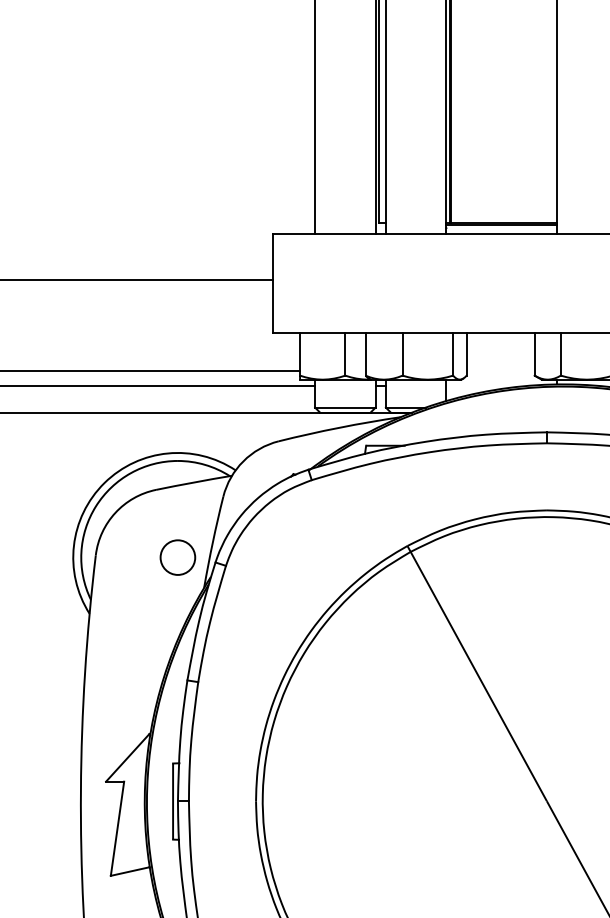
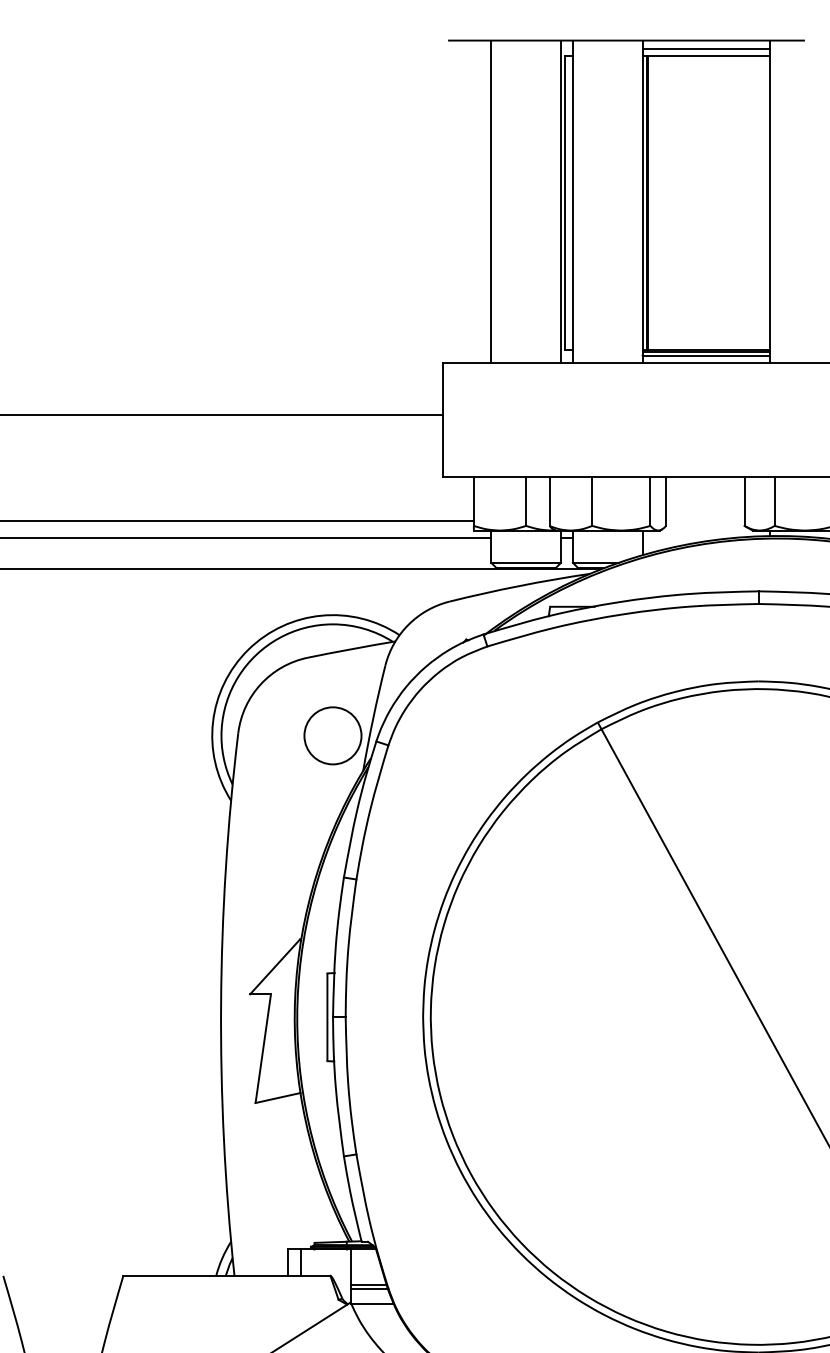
line: (501, 227) -> (706, 355), added
circle: (177, 557) -> (332, 735), size x1.43

